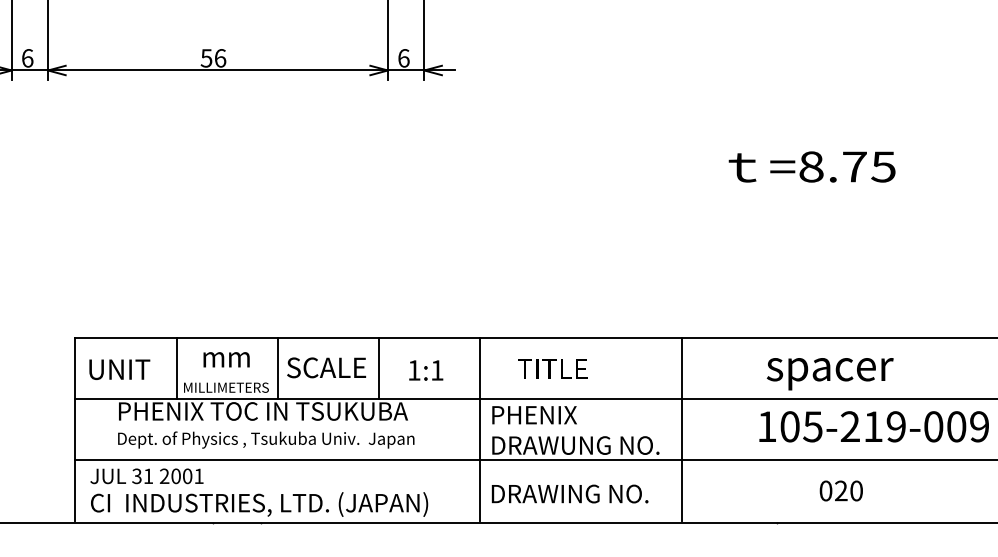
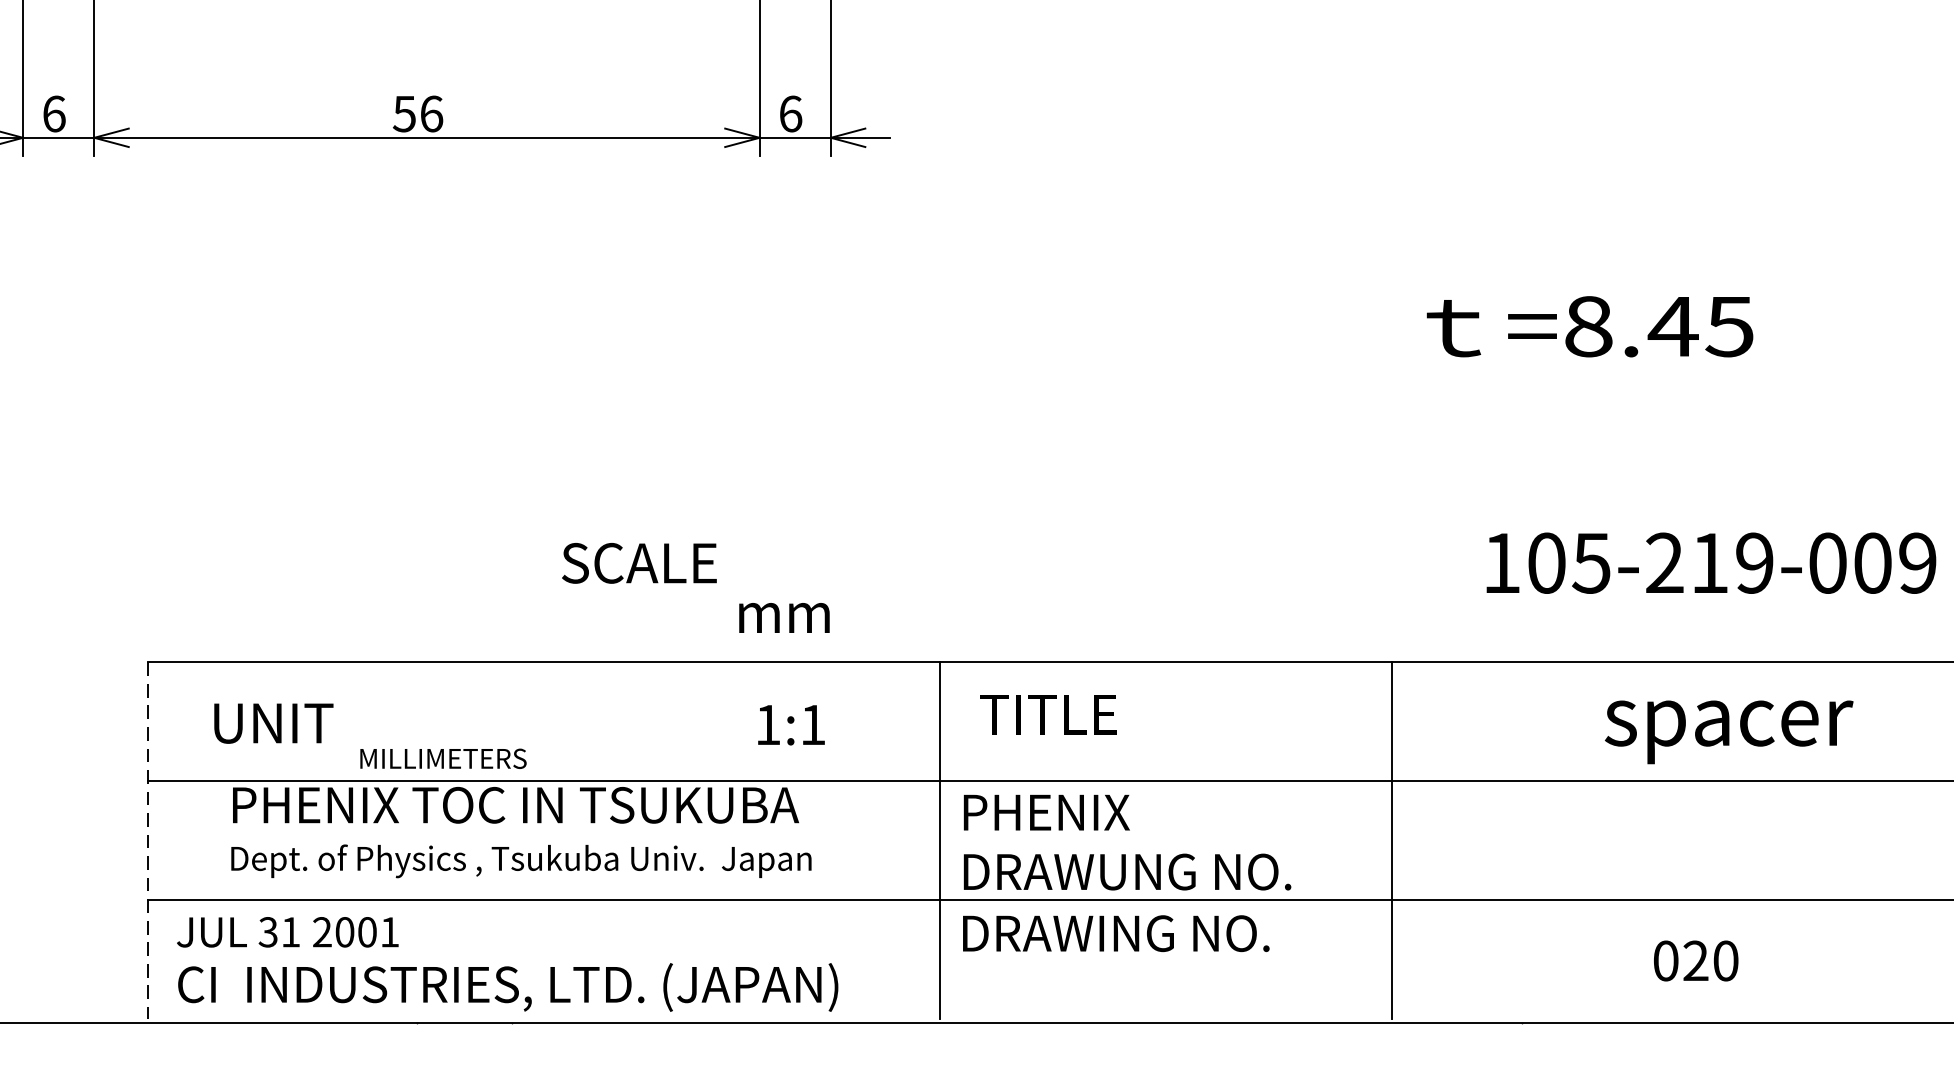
text: (854, 166) -> (1672, 325), =8.75 -> =8.45
text: (226, 359) -> (784, 617), moved
text: (326, 367) -> (639, 562), moved
line: (176, 368) -> (345, 721), removed
line: (277, 368) -> (543, 721), removed
line: (378, 368) -> (741, 721), removed
text: (552, 368) -> (1048, 713), moved
text: (119, 369) -> (273, 723), moved
text: (426, 370) -> (792, 725), moved
text: (829, 374) -> (1727, 732), moved
text: (873, 426) -> (1710, 562), moved
line: (75, 429) -> (147, 840), solid -> dashed
line: (682, 429) -> (1392, 840), moved
text: (840, 490) -> (1694, 960), moved
text: (569, 493) -> (1115, 932), moved

